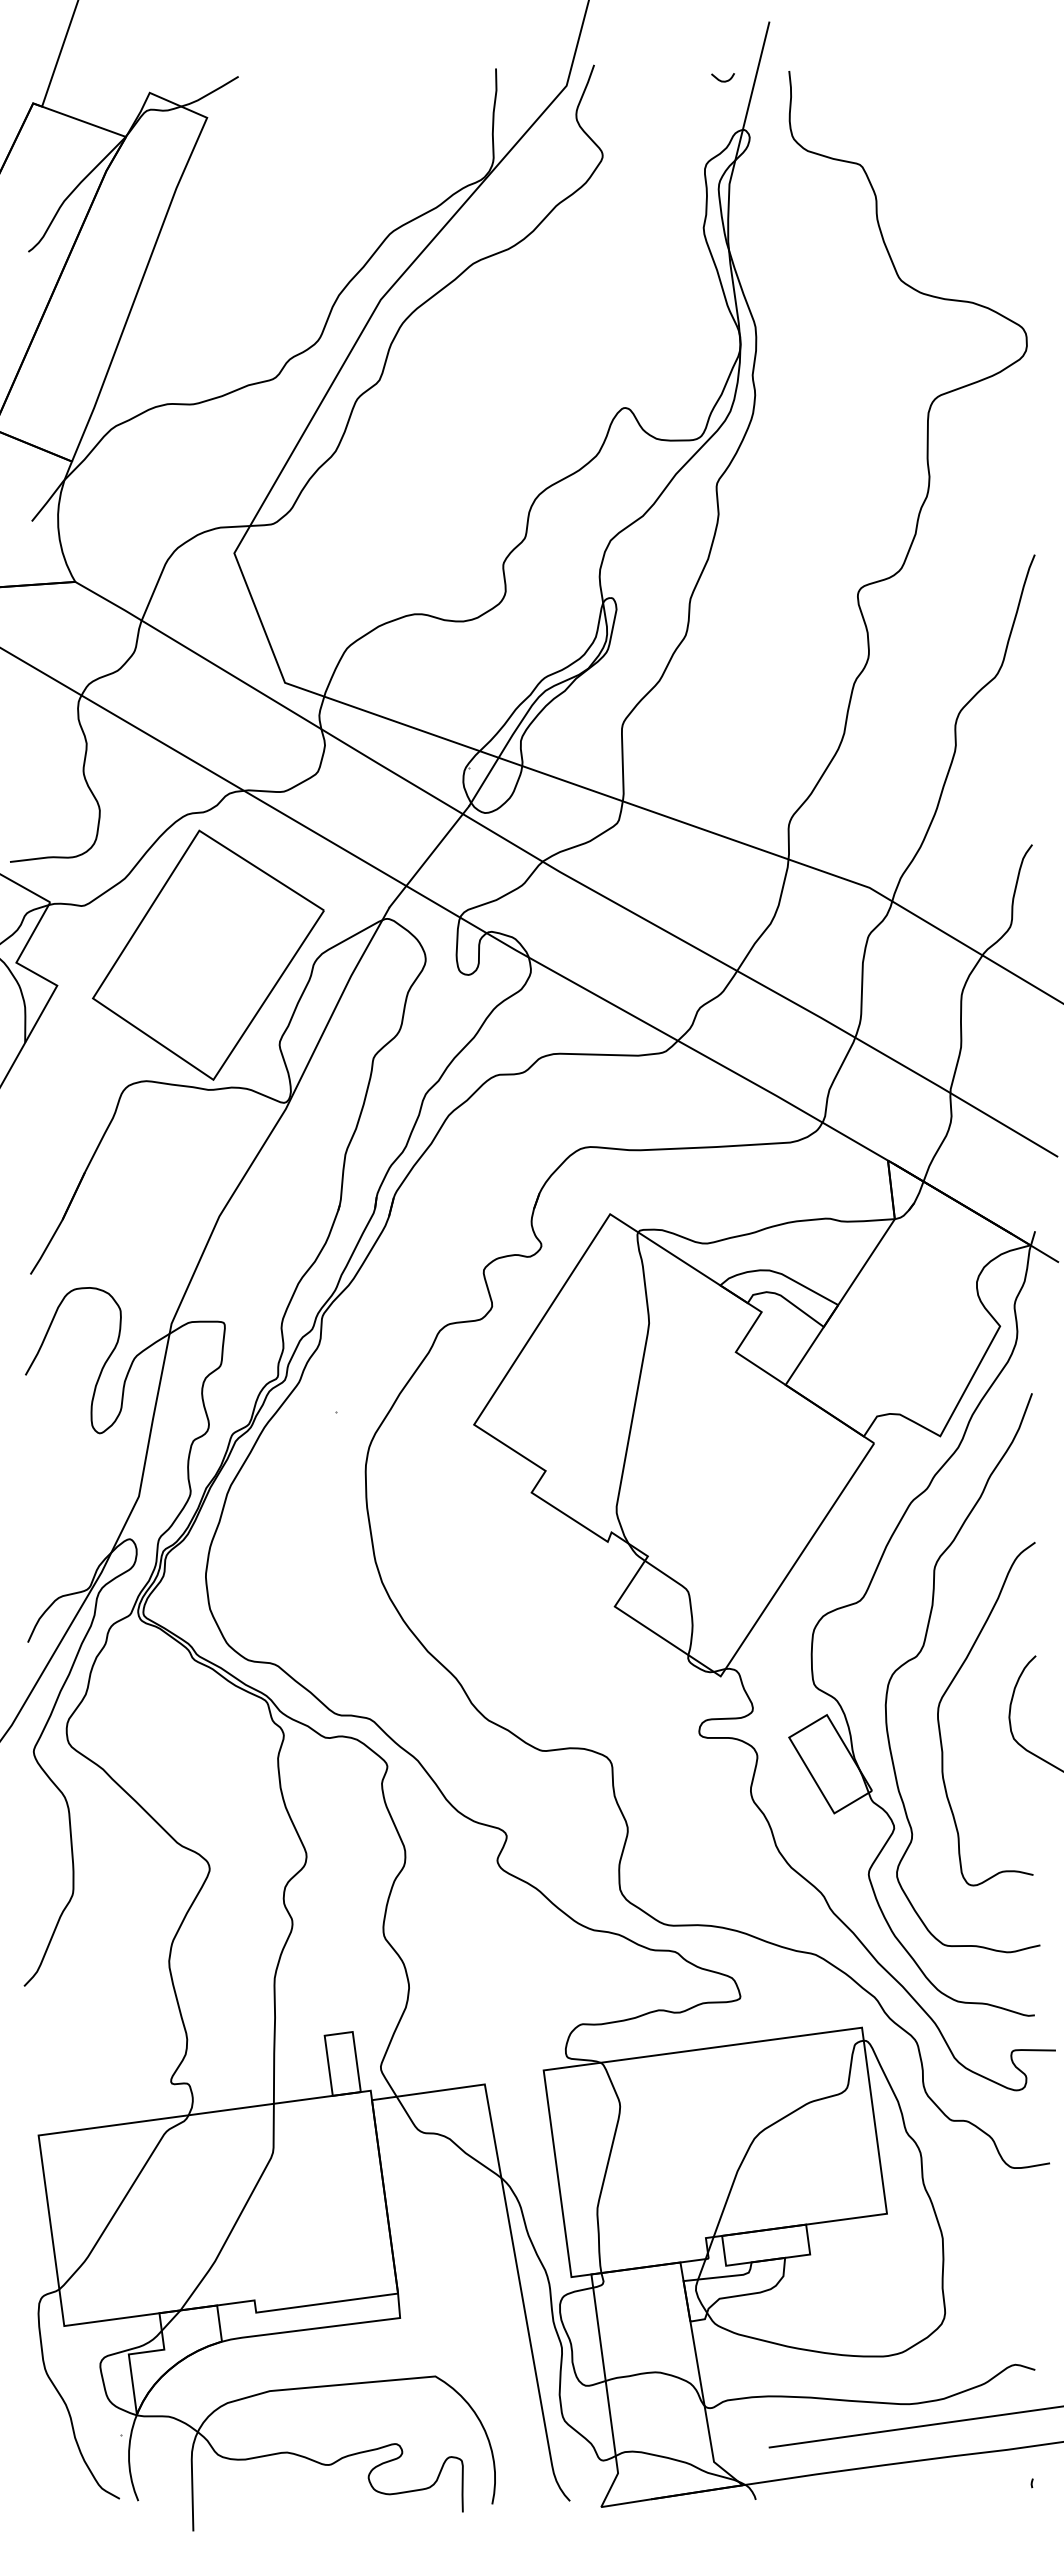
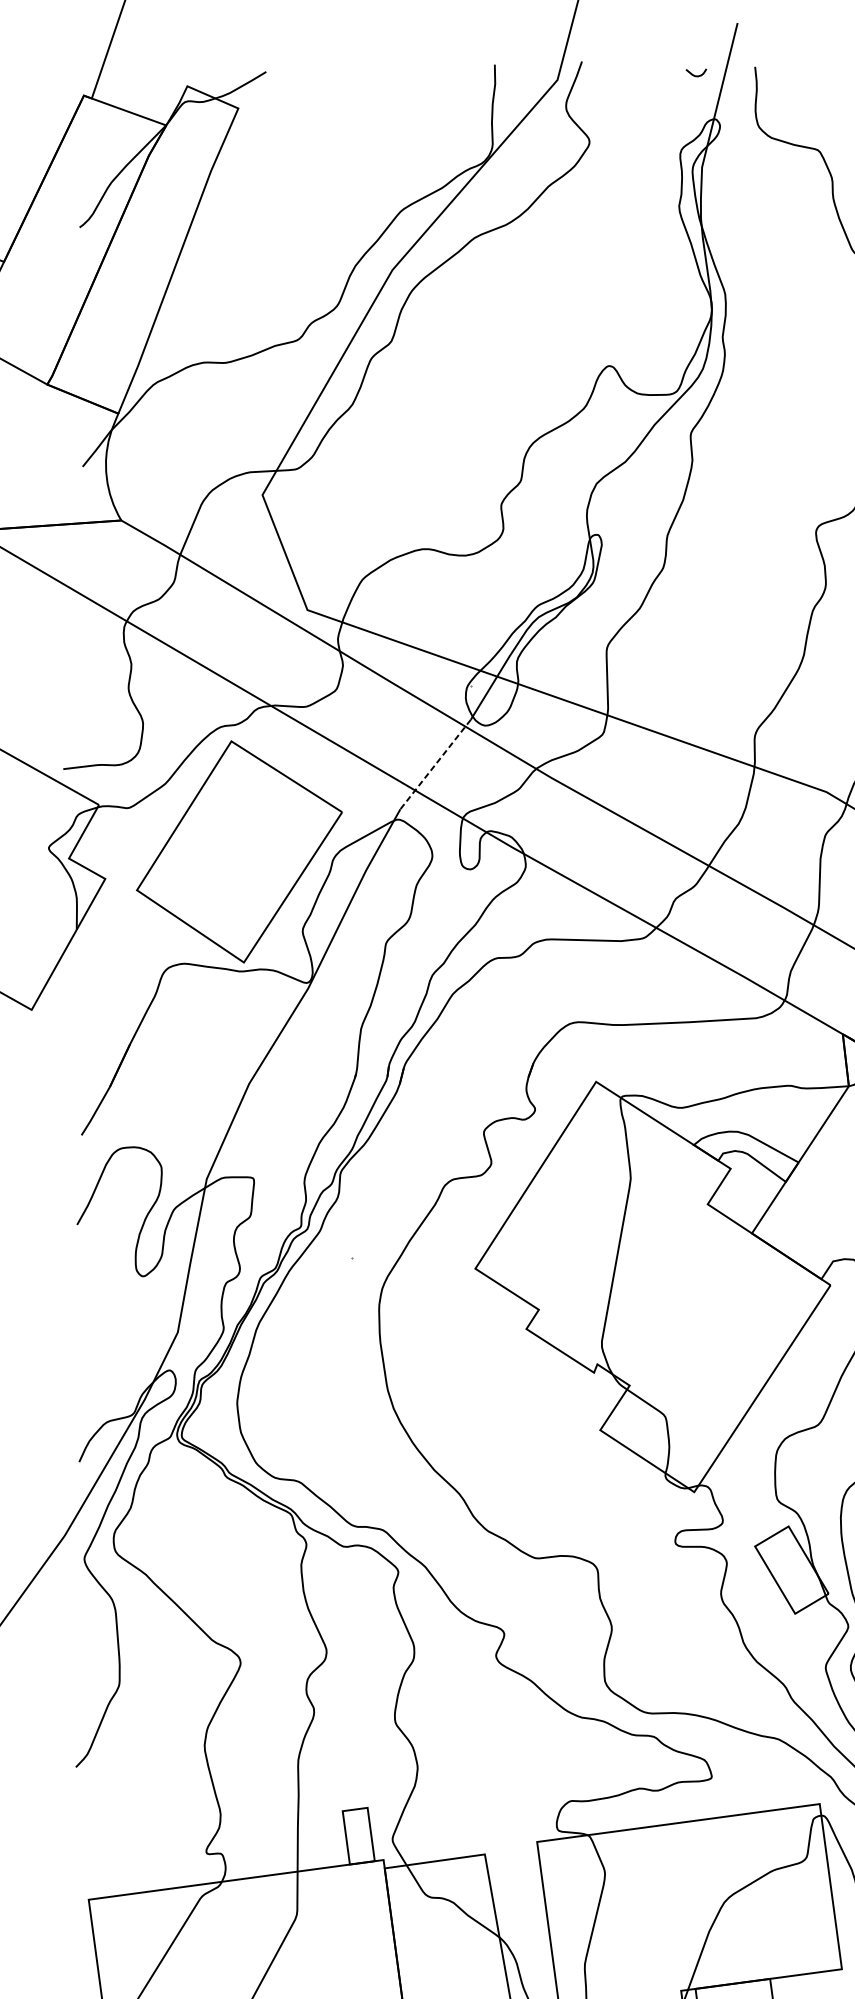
line: (429, 857) -> (435, 765), solid -> dashed

